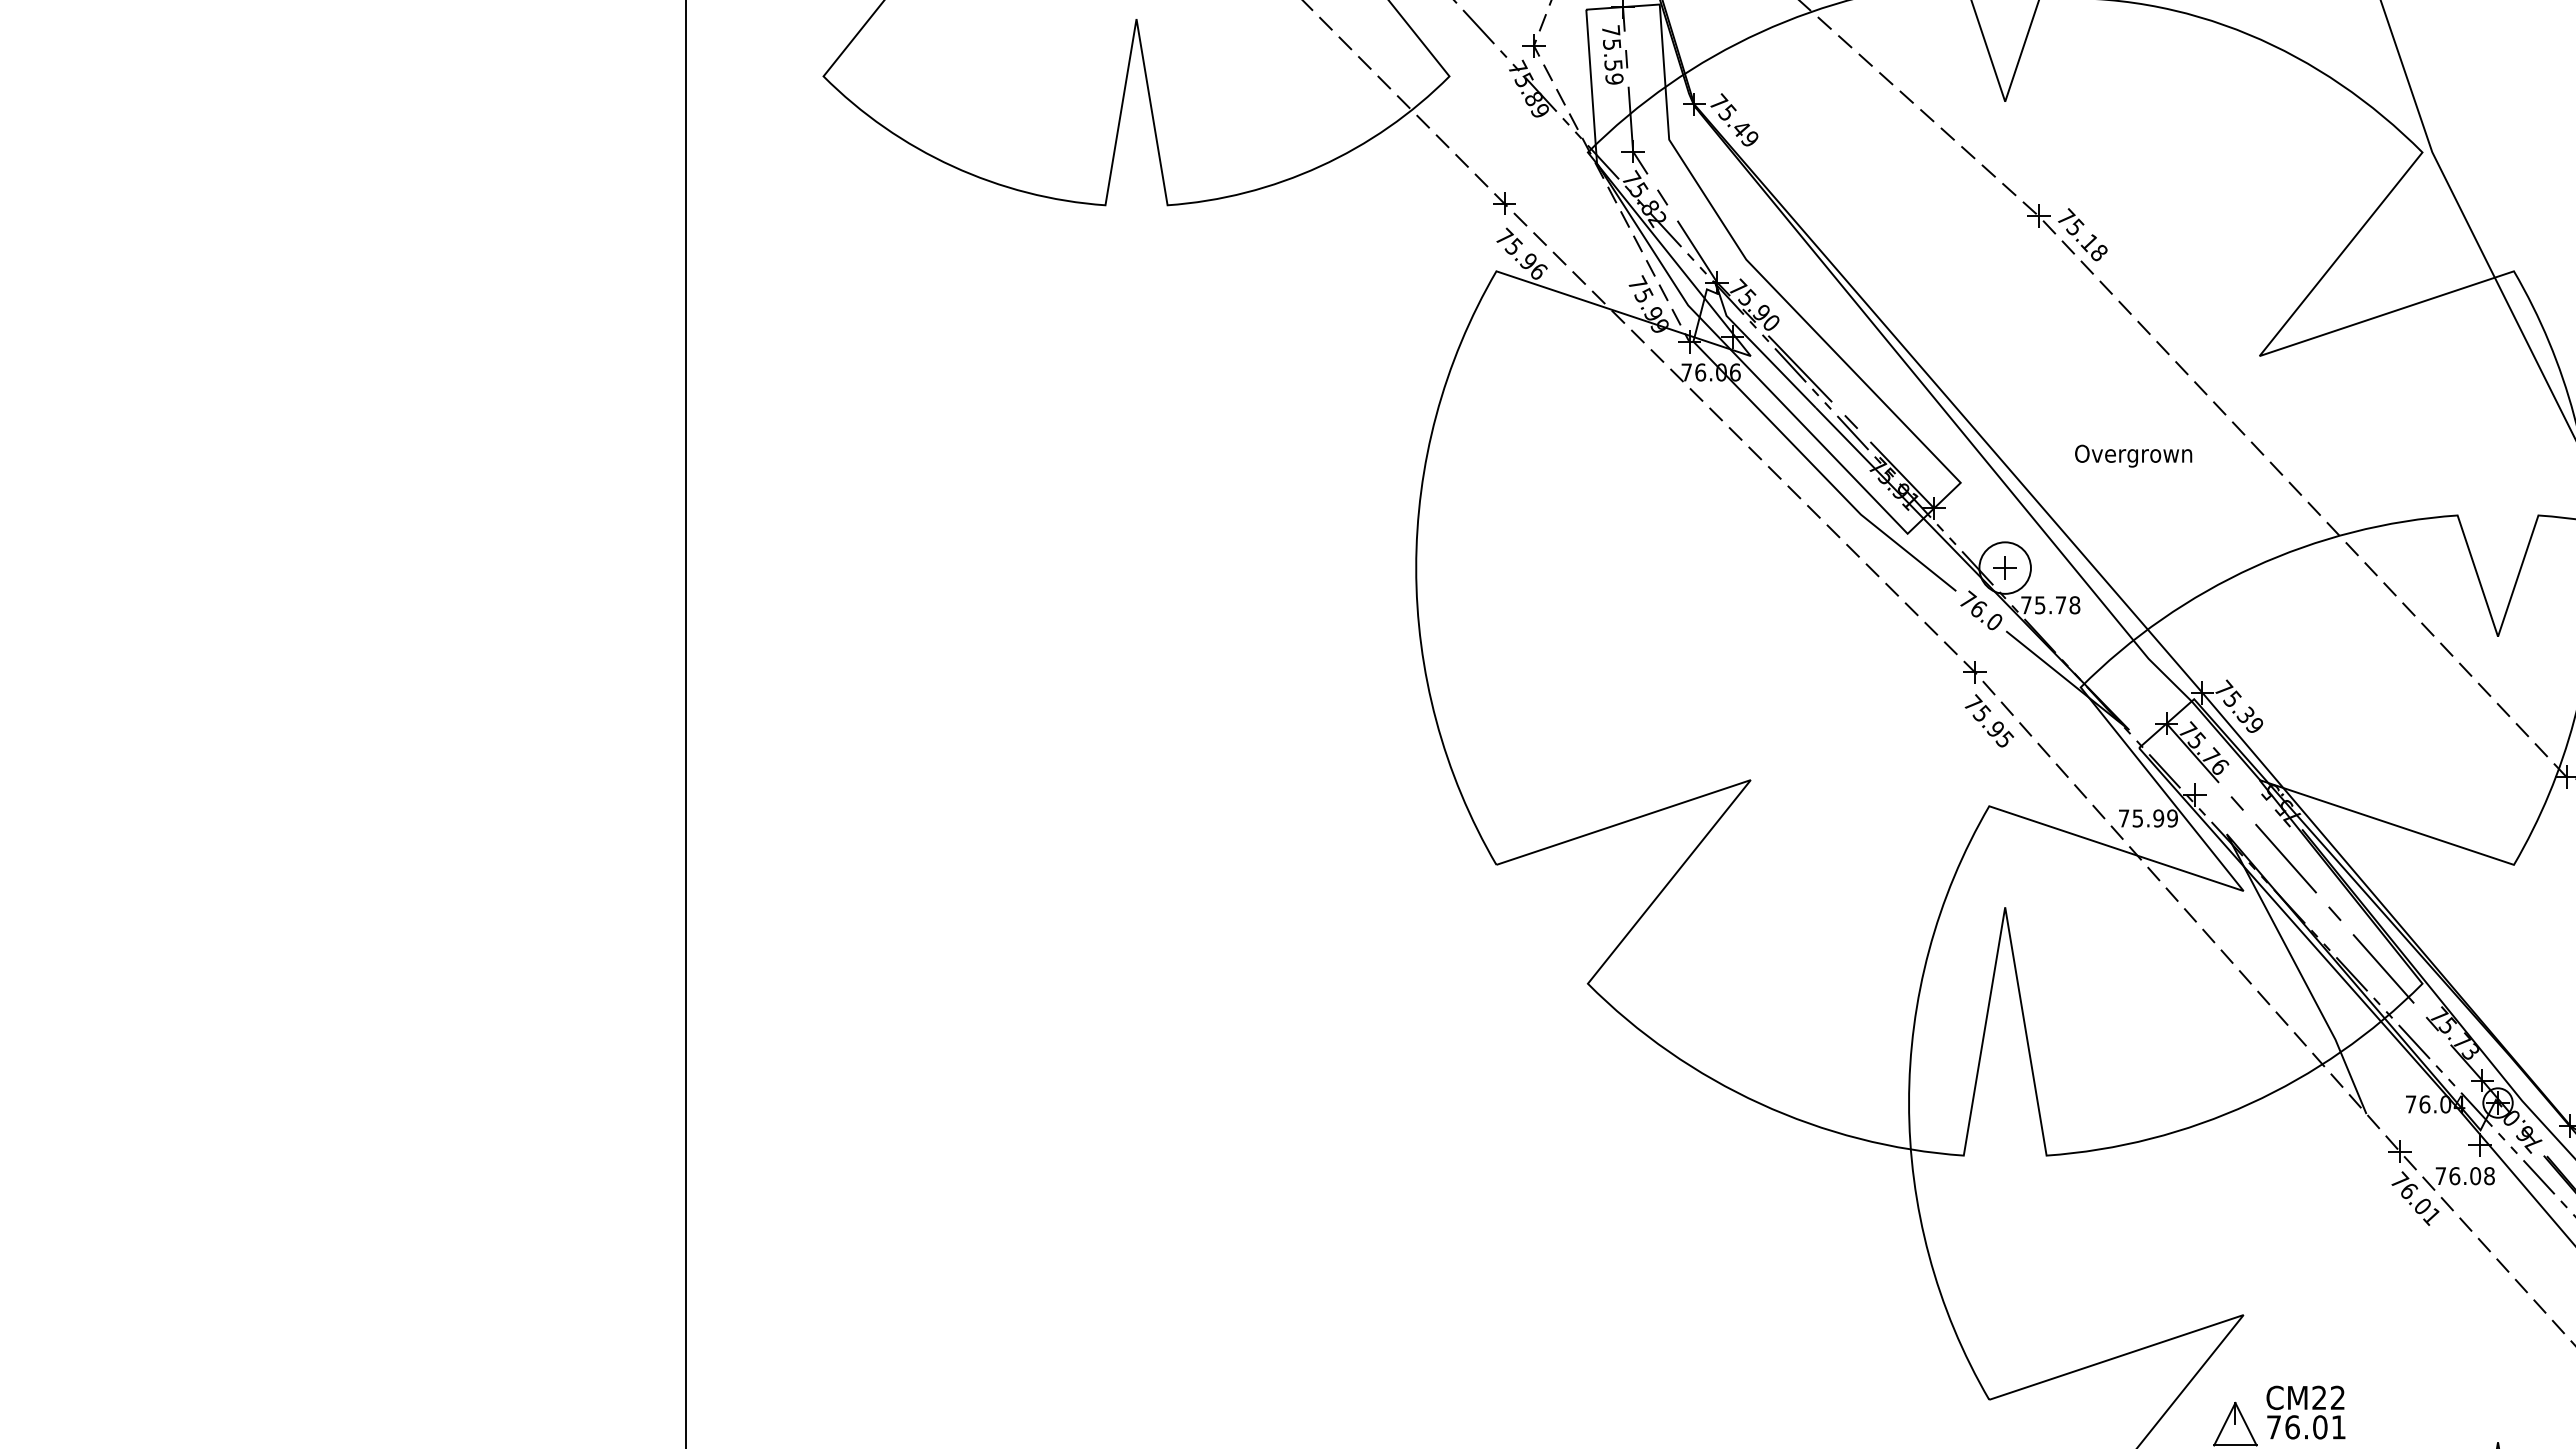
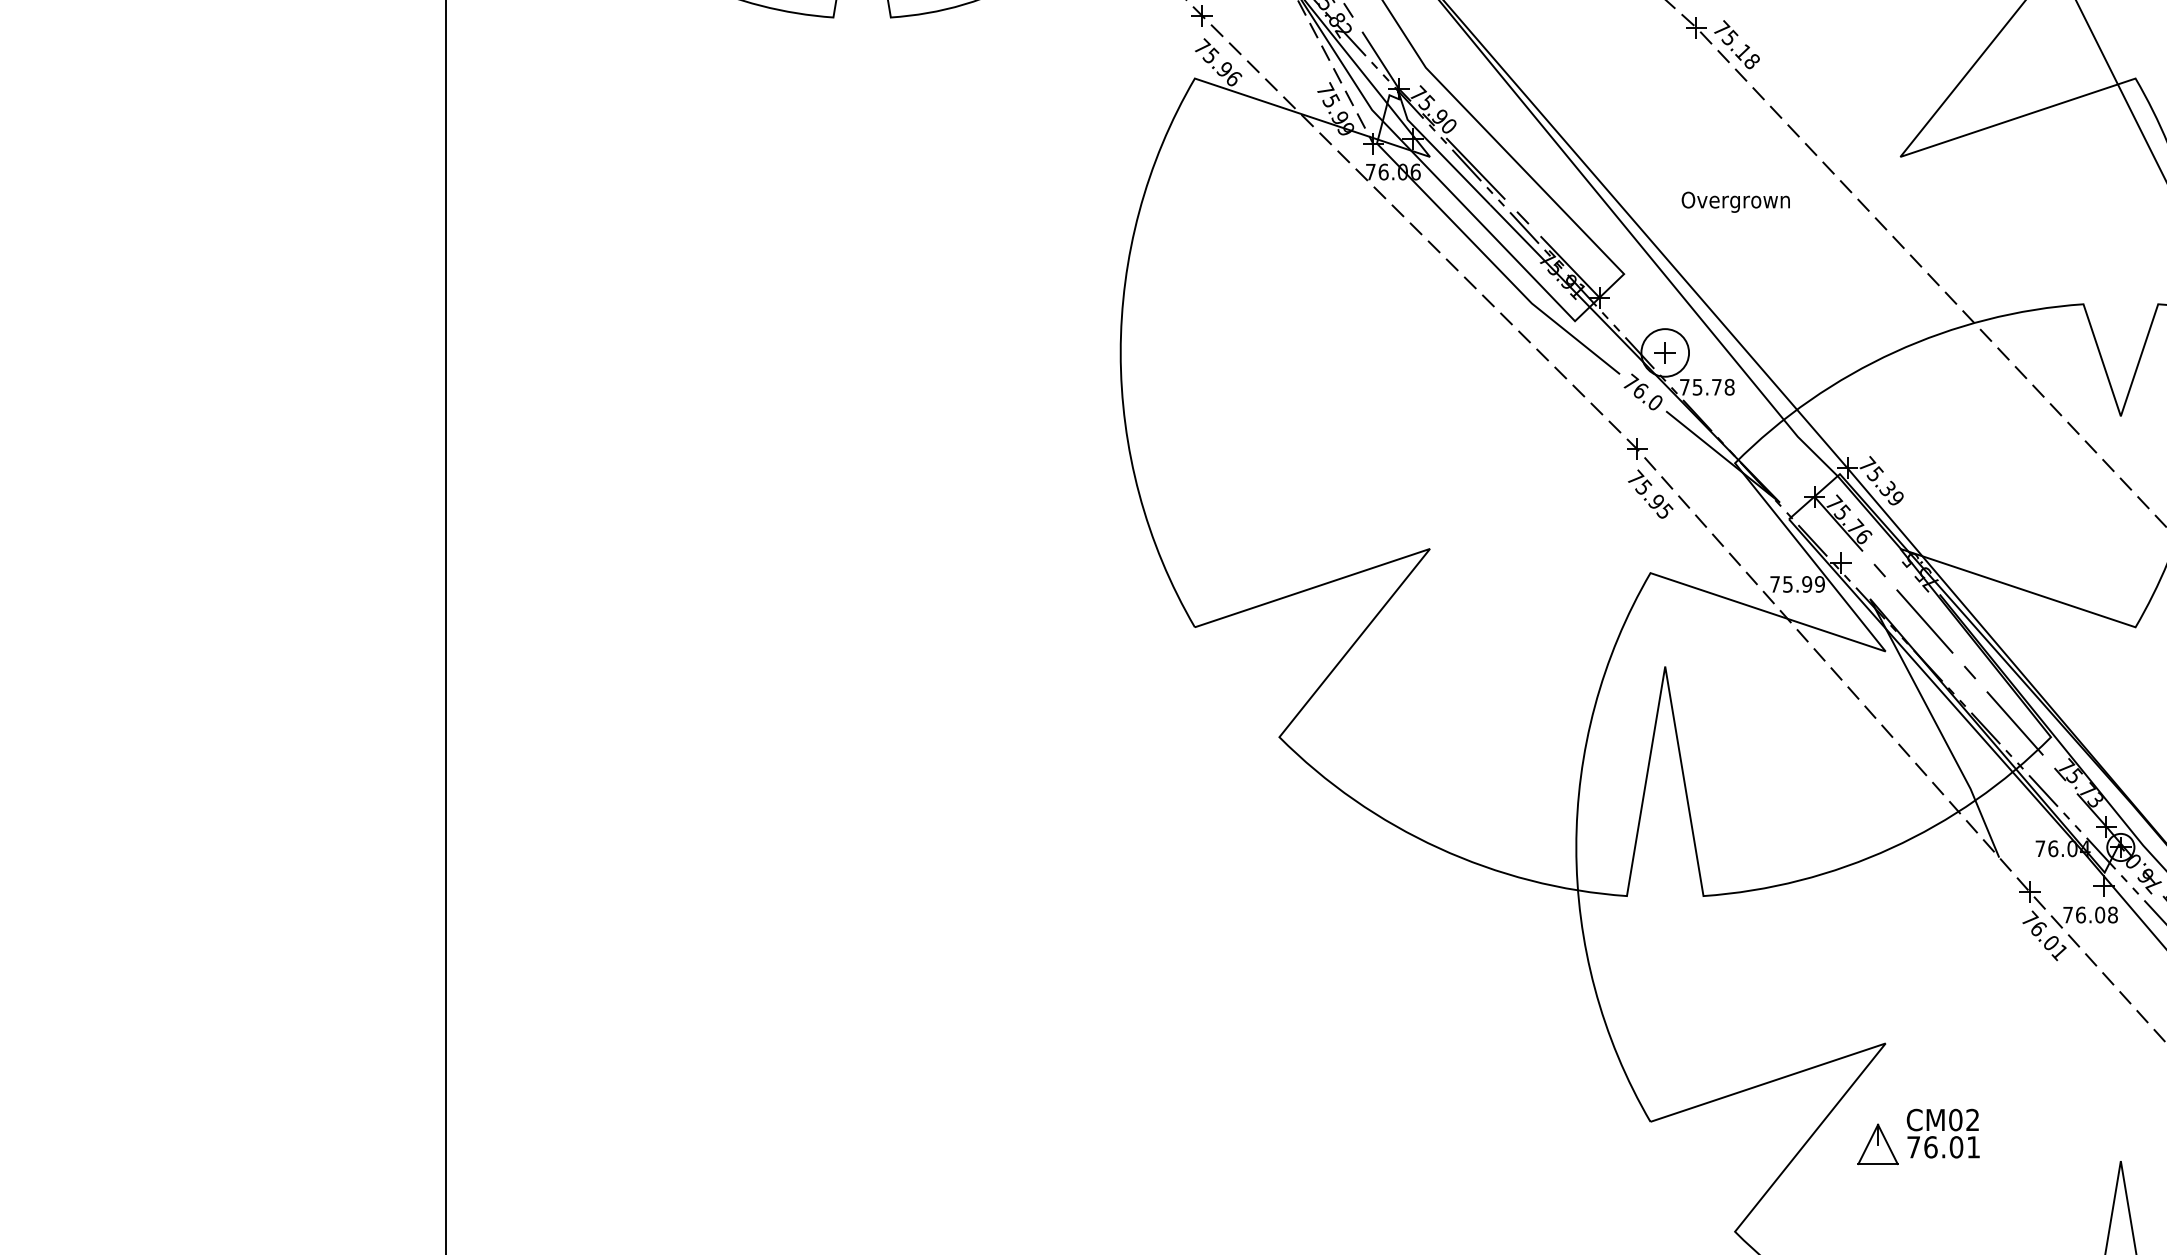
text: (2133, 455) -> (1735, 201), moved
text: (2319, 1397) -> (1955, 1119), CM22 -> CM02

